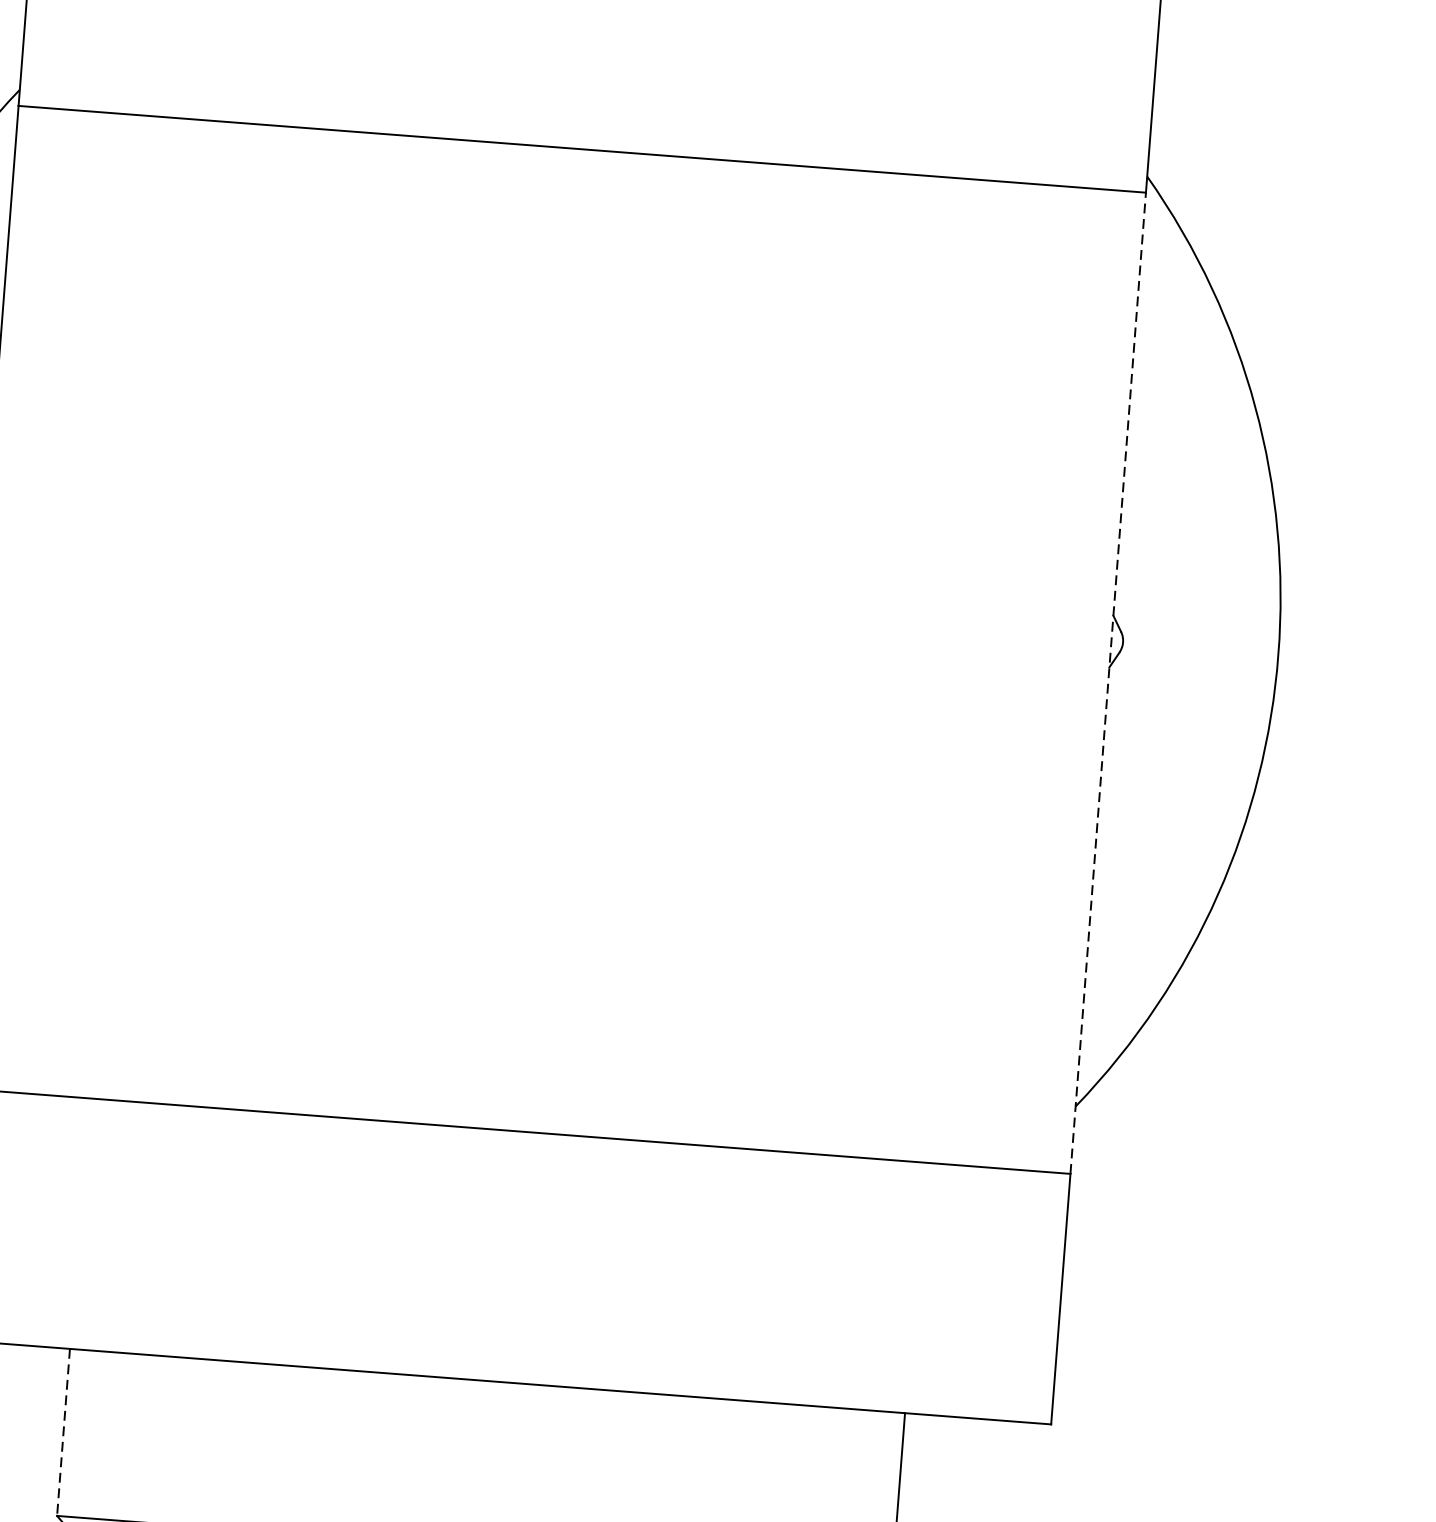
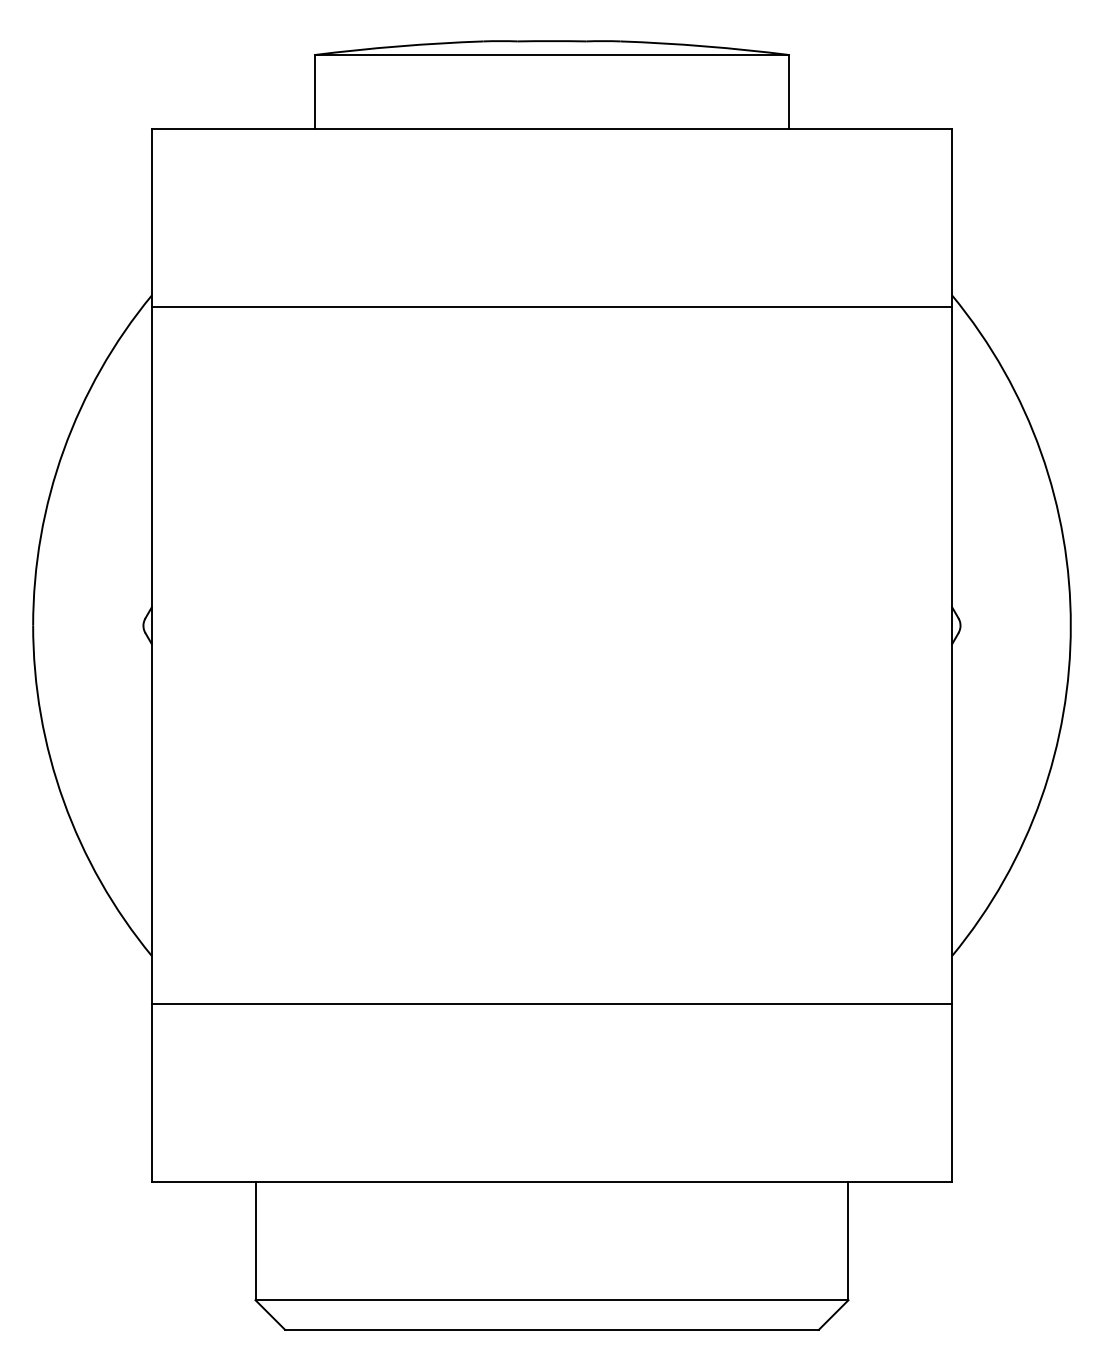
line: (1108, 682) -> (952, 654), dashed -> solid
line: (63, 1433) -> (255, 1241), dashed -> solid

